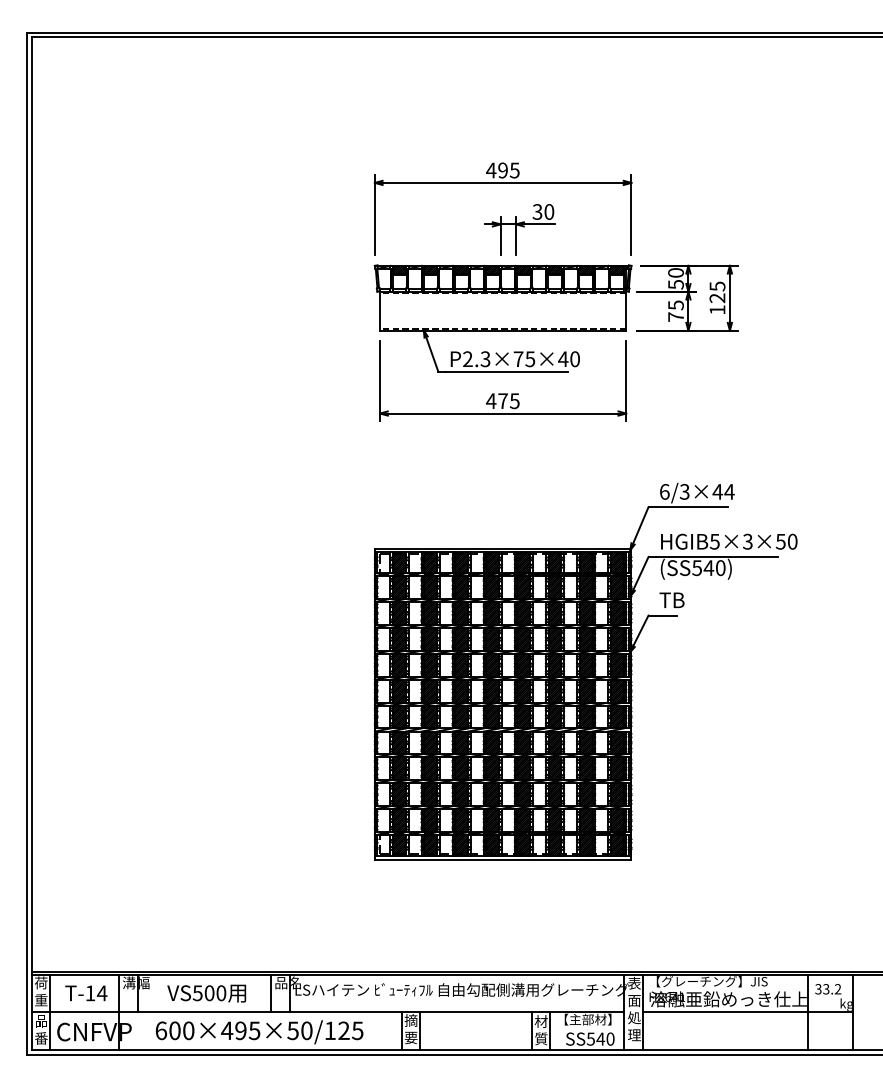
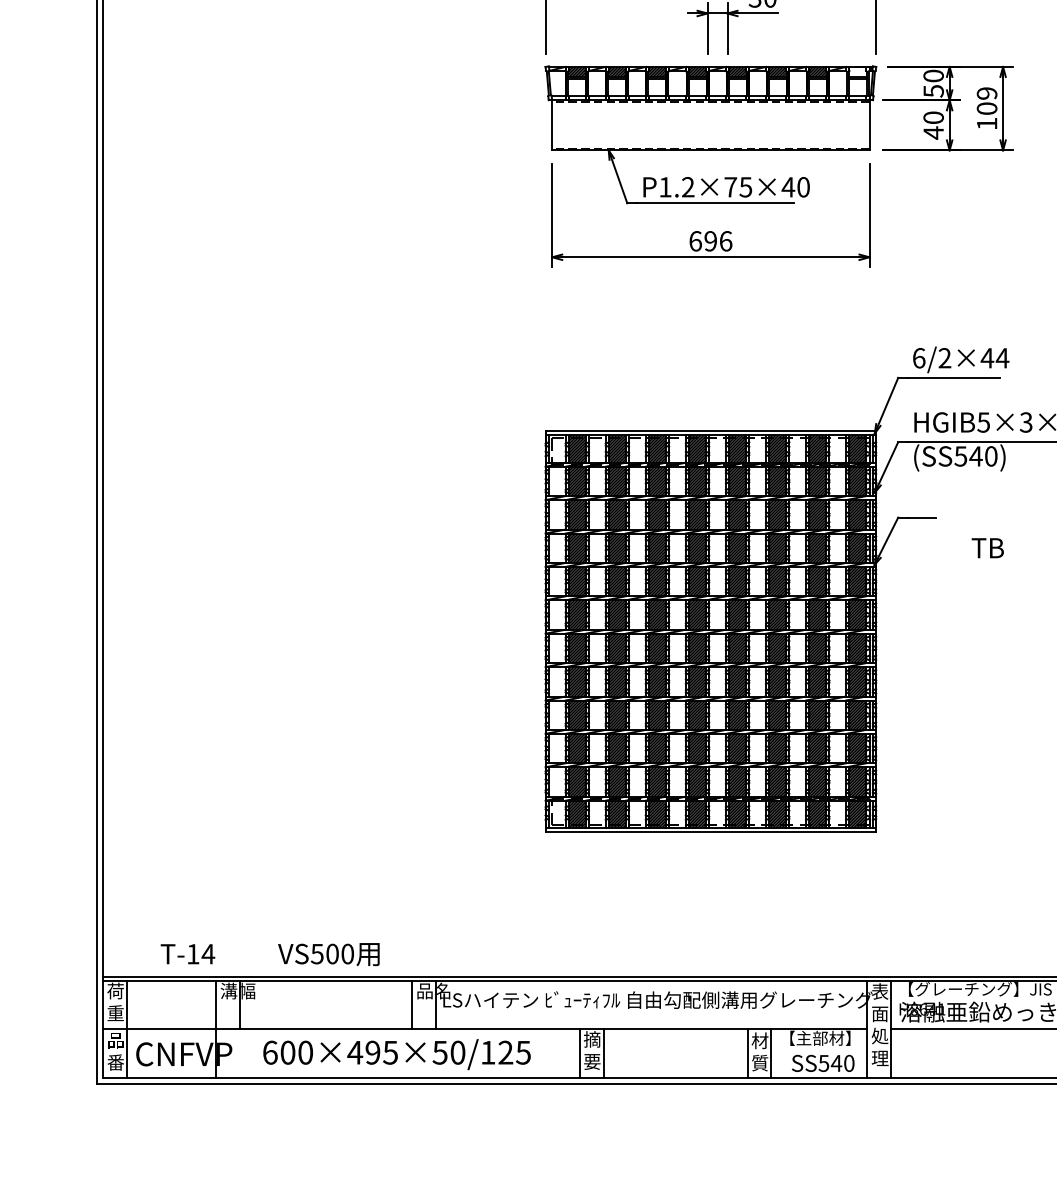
hatch: (617, 269) -> (858, 71), removed
text: (717, 292) -> (987, 101), 125 -> 109
text: (675, 311) -> (932, 125), 75 -> 40
text: (476, 359) -> (676, 187), P2.3×75×40 -> P1.2×75×40
text: (502, 401) -> (710, 241), 475 -> 696
text: (684, 491) -> (944, 357), 6/3×44 -> 6/2×44
text: (671, 599) -> (987, 547), moved
text: (86, 993) -> (188, 954), moved
text: (206, 993) -> (328, 954), moved

